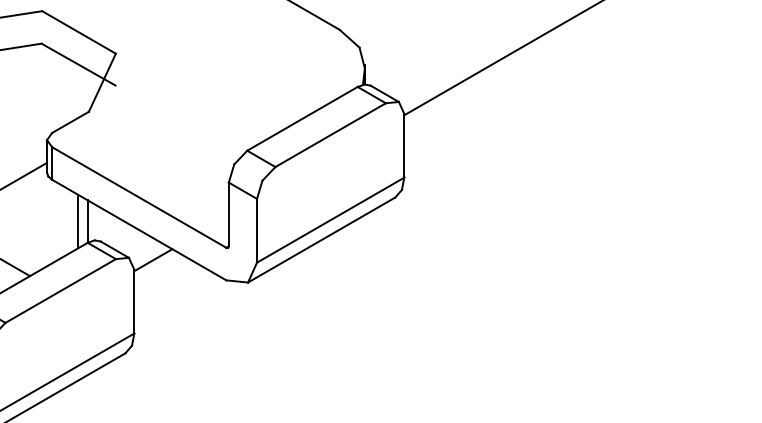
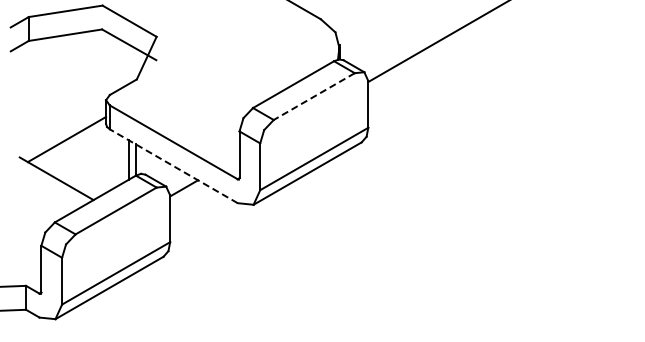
line: (330, 135) -> (314, 96), solid -> dashed
line: (138, 230) -> (173, 166), solid -> dashed

